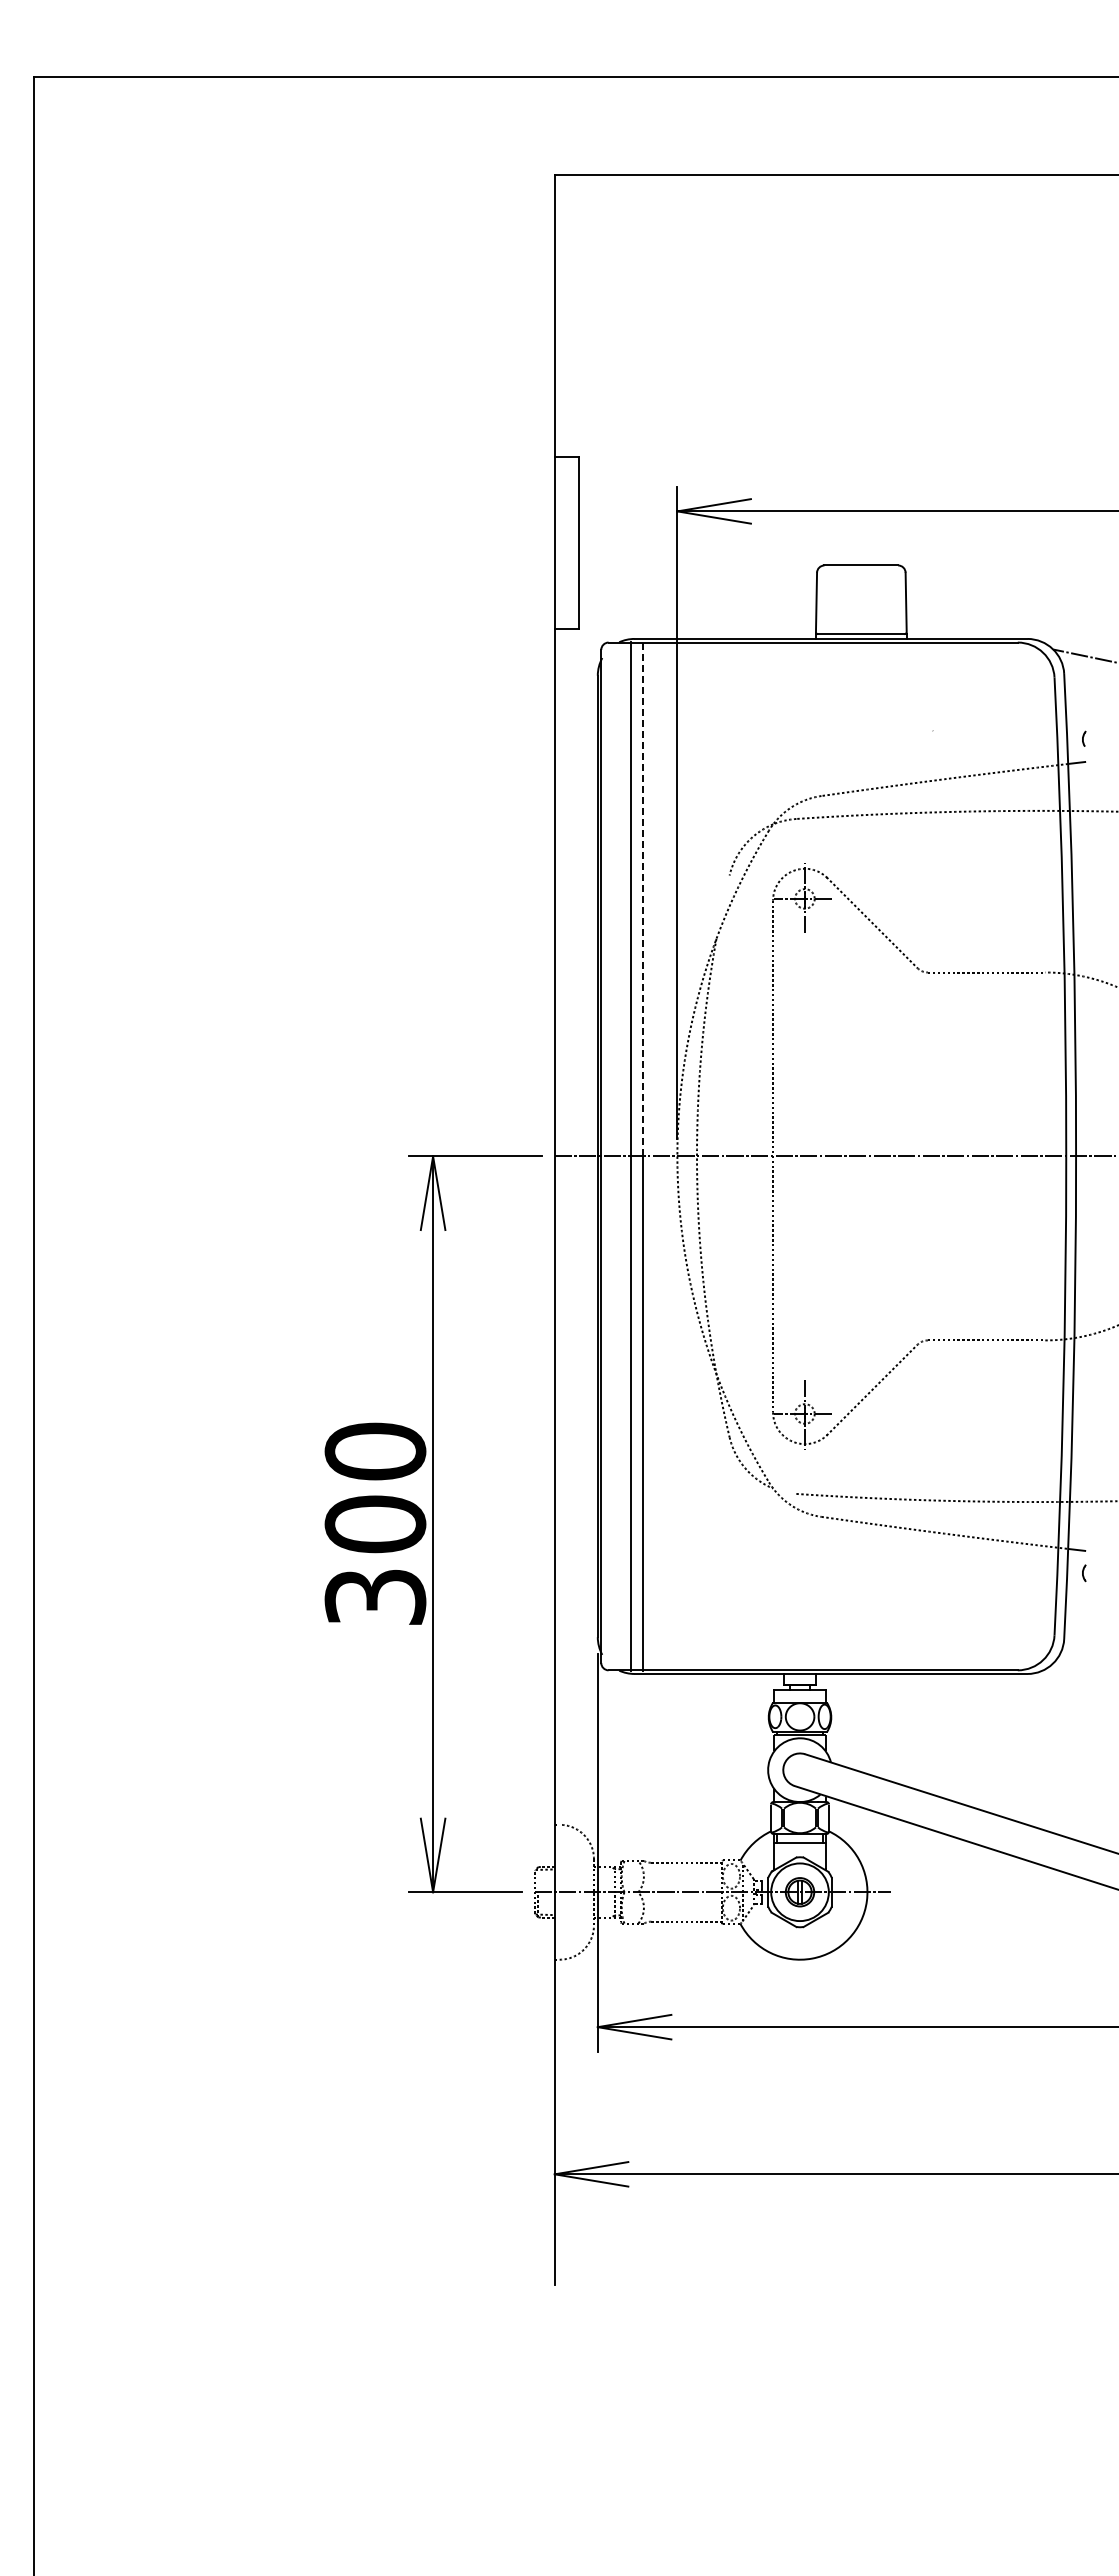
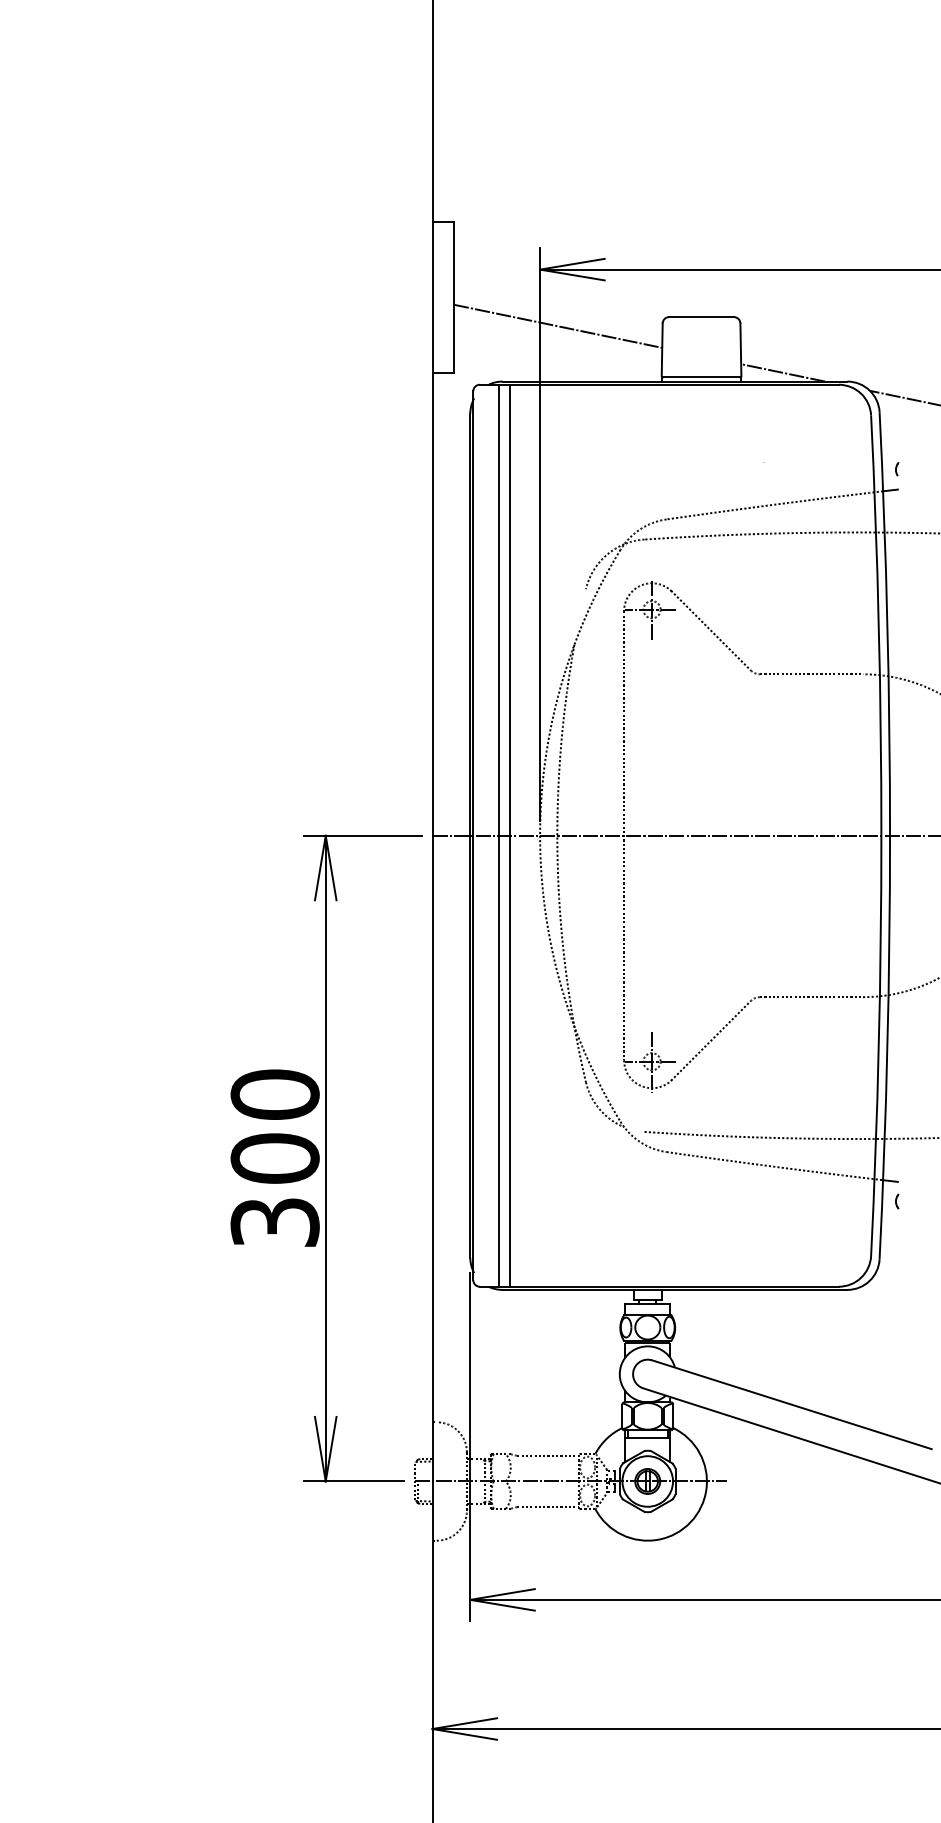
line: (697, 575) -> (557, 325), added
line: (954, 628) -> (783, 372), added
line: (642, 898) -> (509, 609), dashed -> solid

